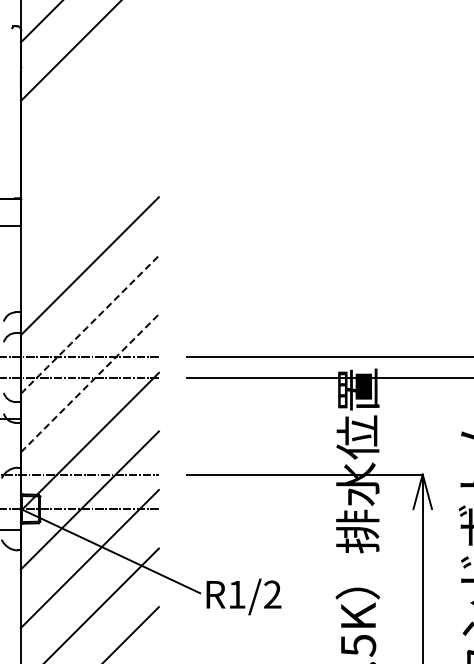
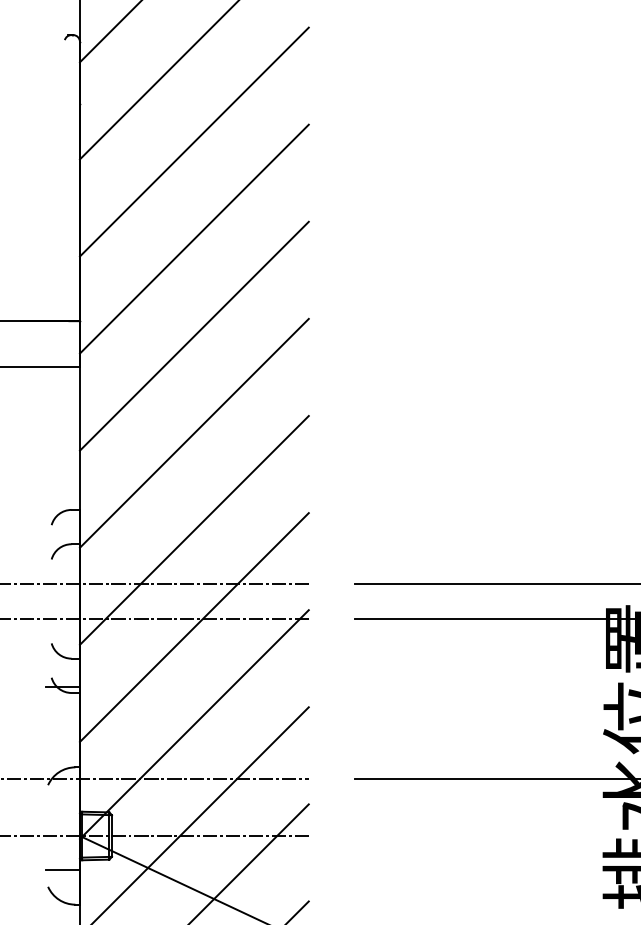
line: (89, 90) -> (193, 142), added
line: (89, 149) -> (193, 239), added
line: (89, 207) -> (193, 336), added
line: (89, 324) -> (193, 530), dashed -> solid
line: (89, 383) -> (193, 627), dashed -> solid

